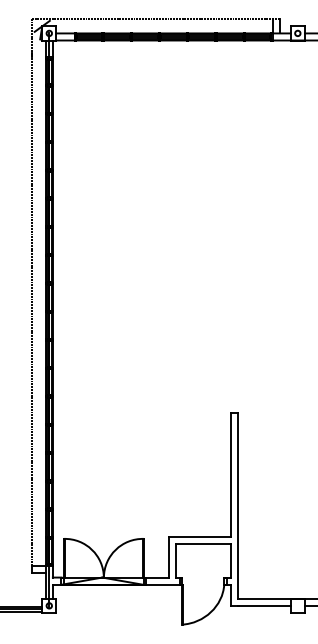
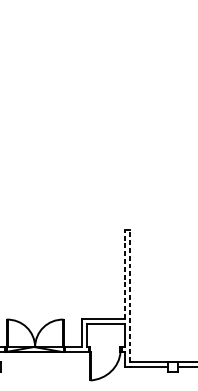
line: (230, 474) -> (124, 273), solid -> dashed
line: (237, 505) -> (129, 295), solid -> dashed

